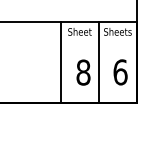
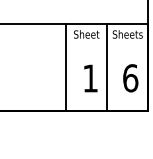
text: (83, 72) -> (90, 78), 8 -> 1

